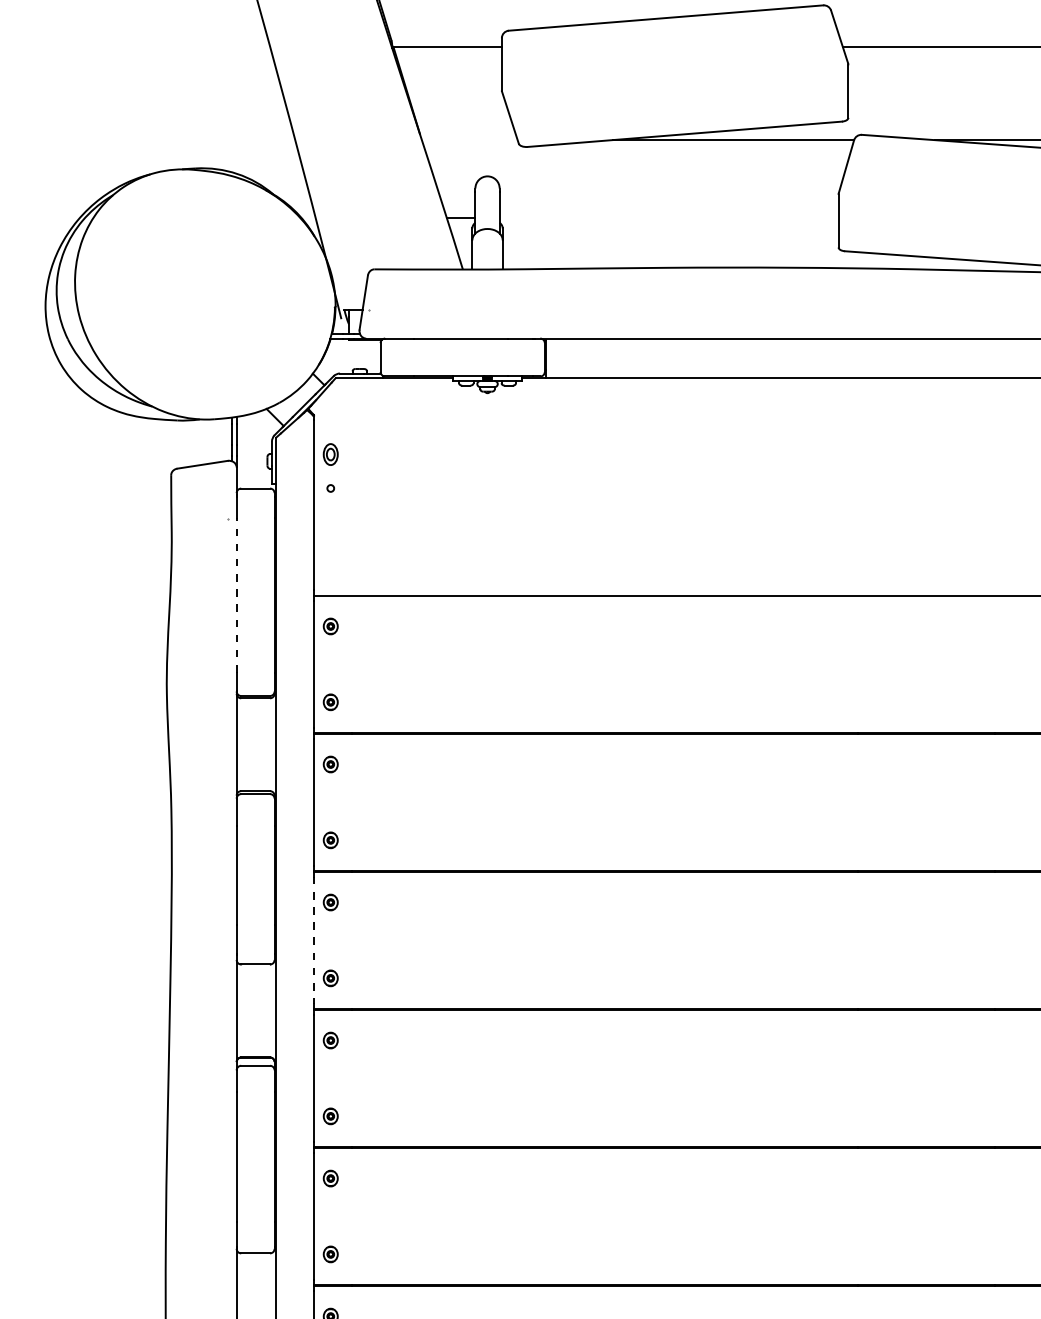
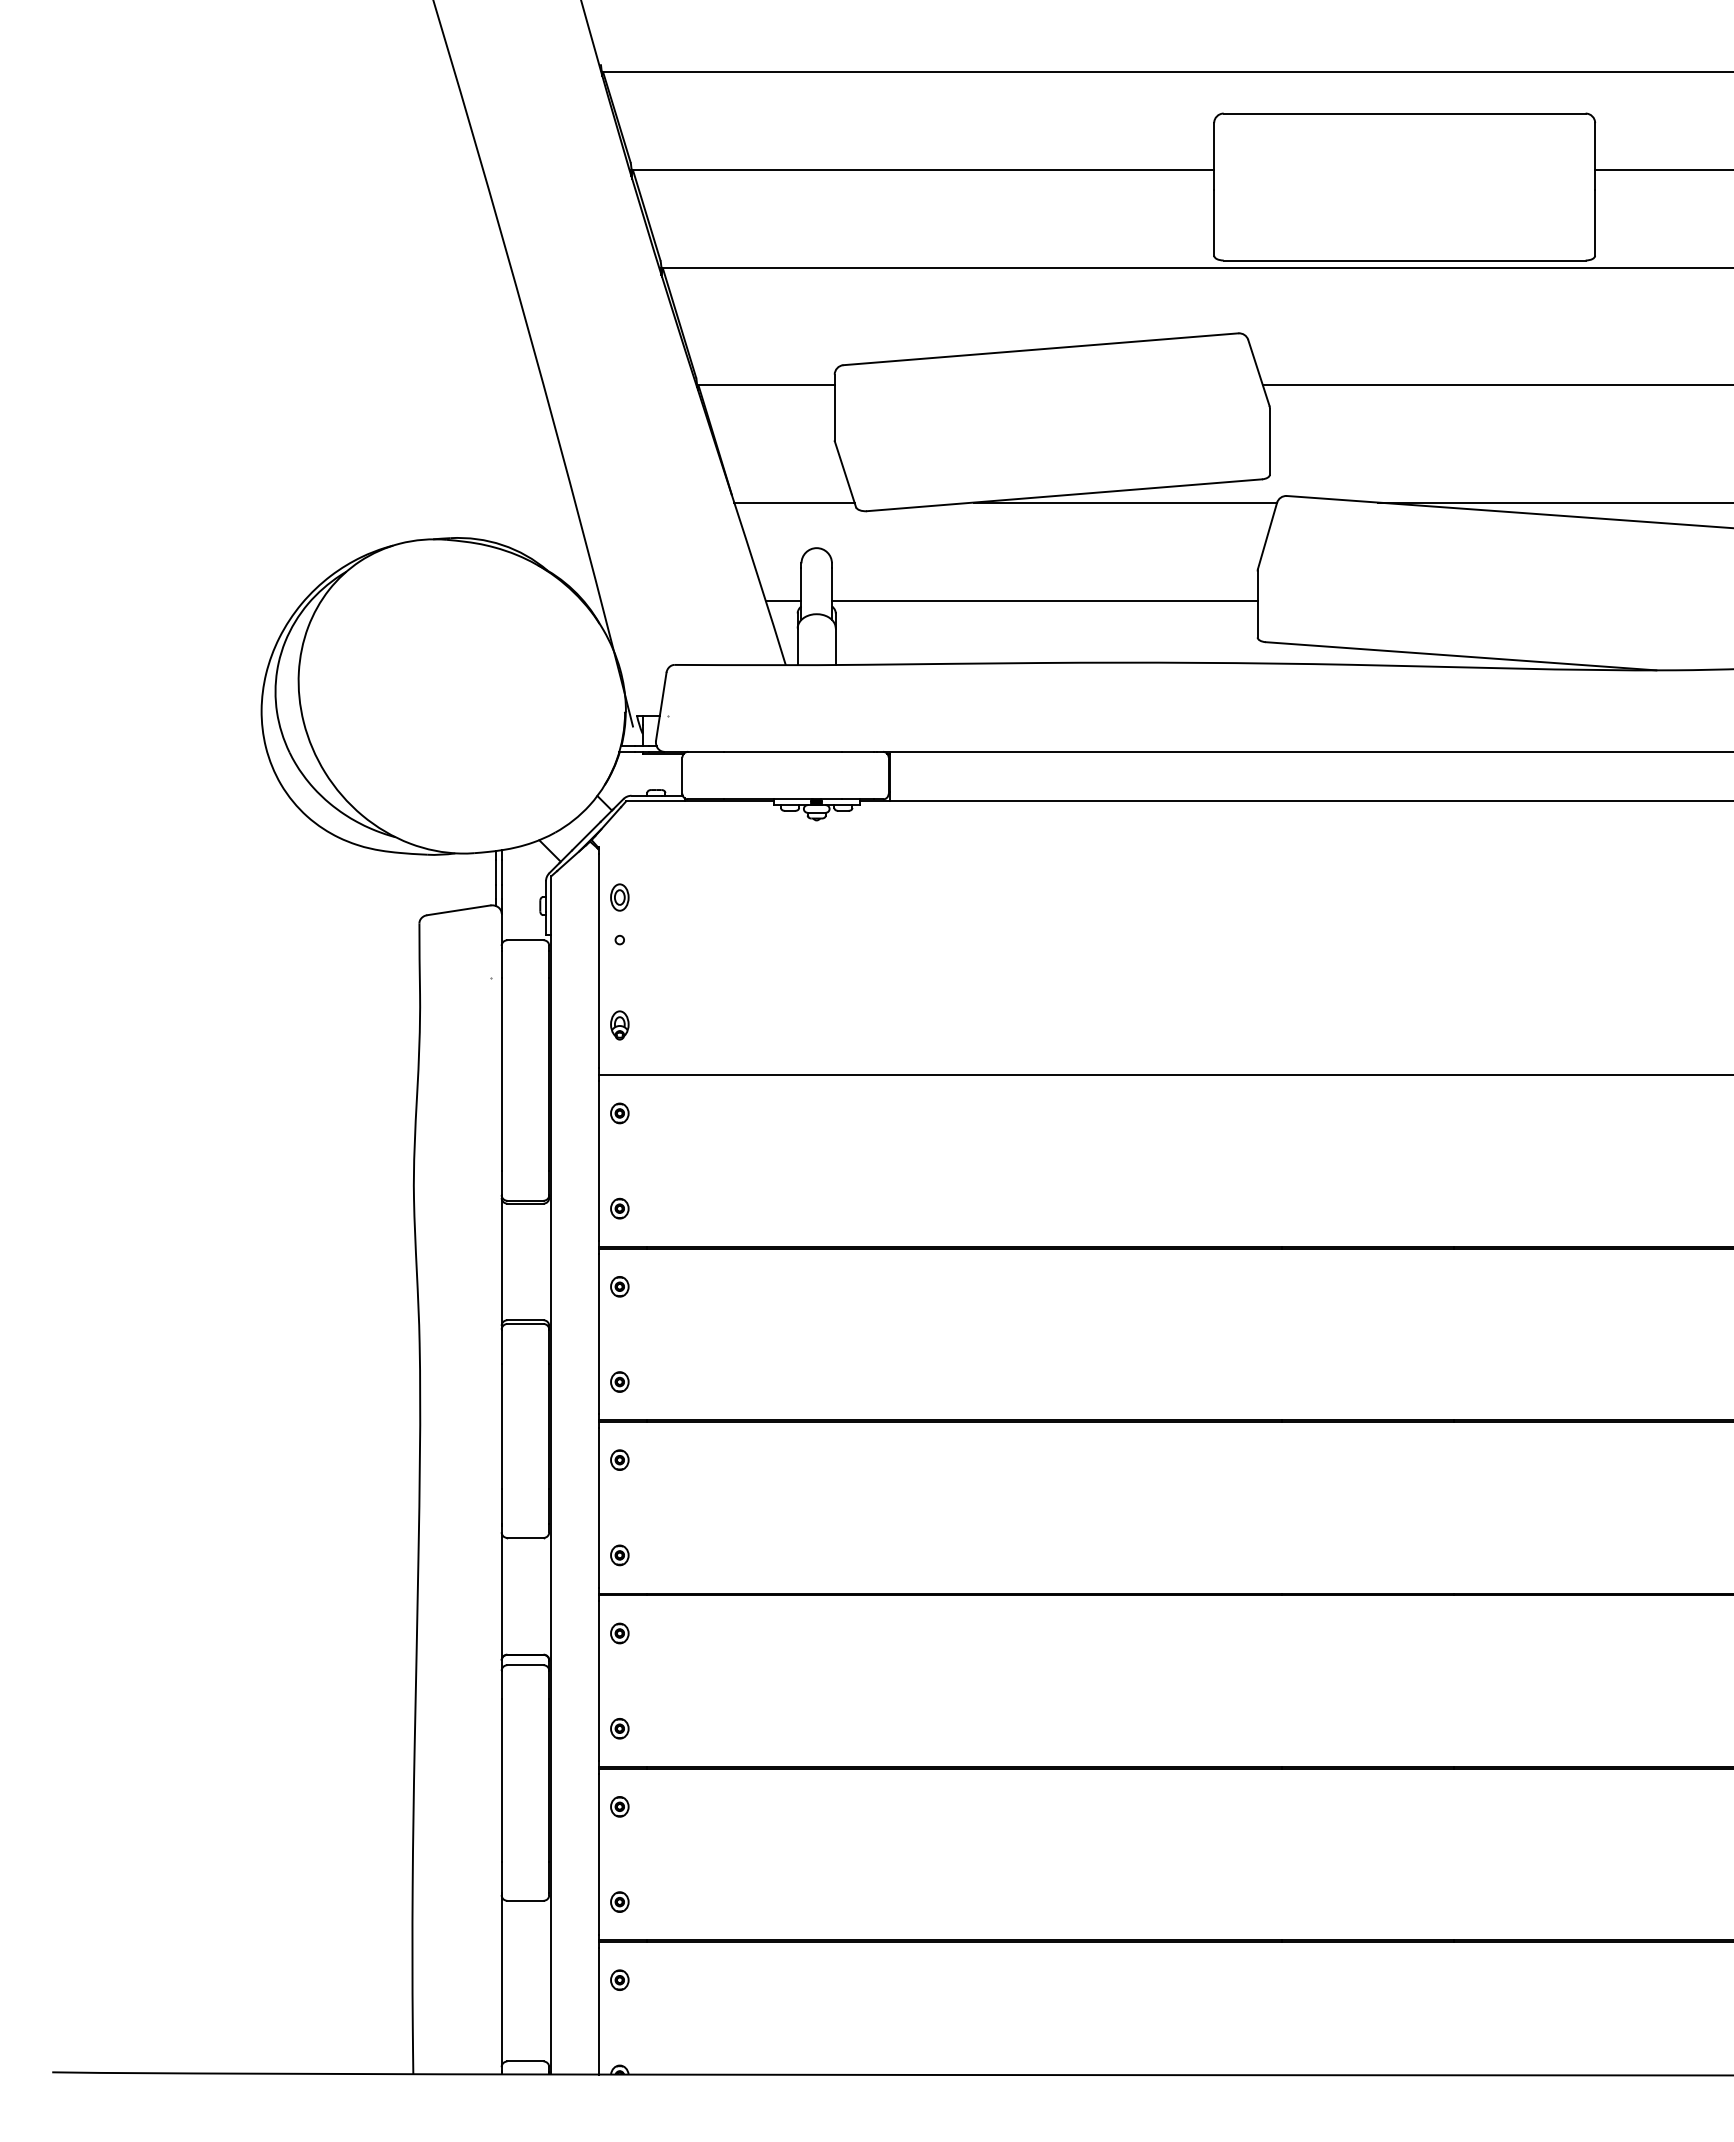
line: (469, 140) -> (794, 502), added
line: (668, 218) -> (1044, 600), added
part: (330, 556) -> (619, 1025), added
line: (236, 595) -> (501, 1074), dashed -> solid
line: (313, 941) -> (598, 1508), dashed -> solid

